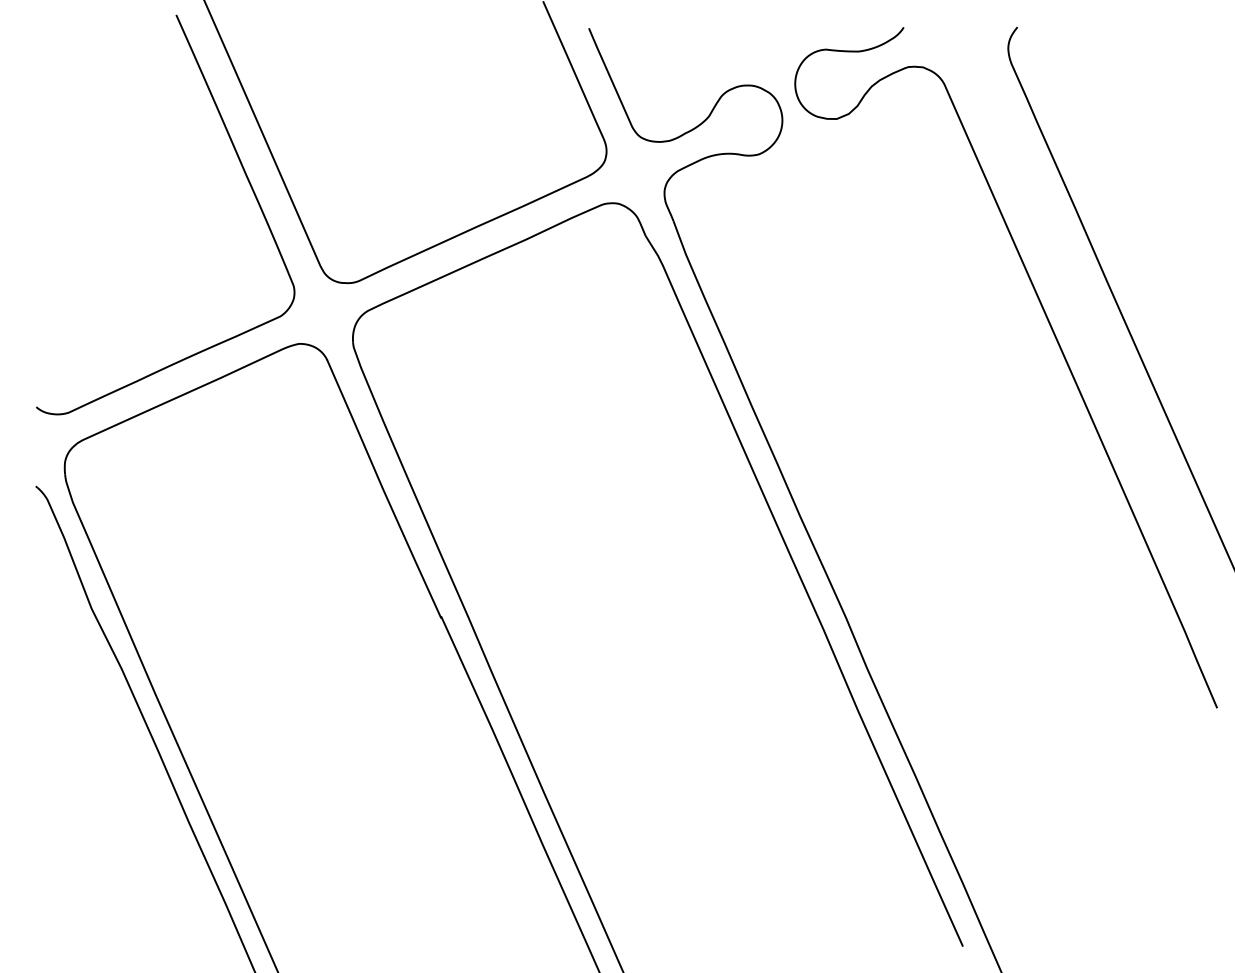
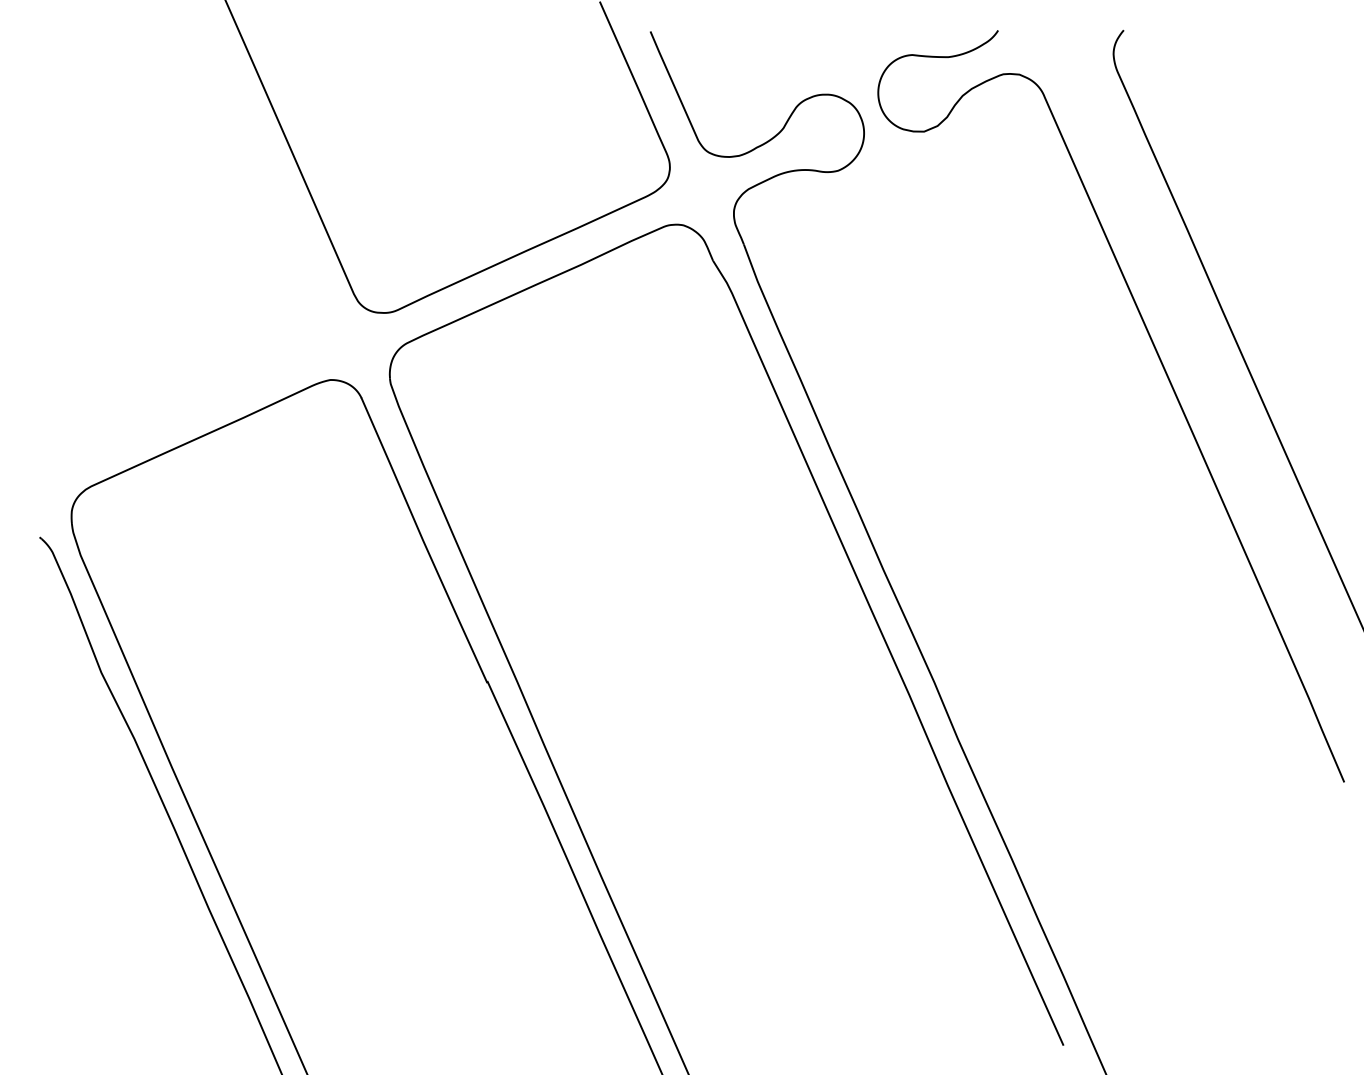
curve: (245, 176) -> (271, 195), removed

